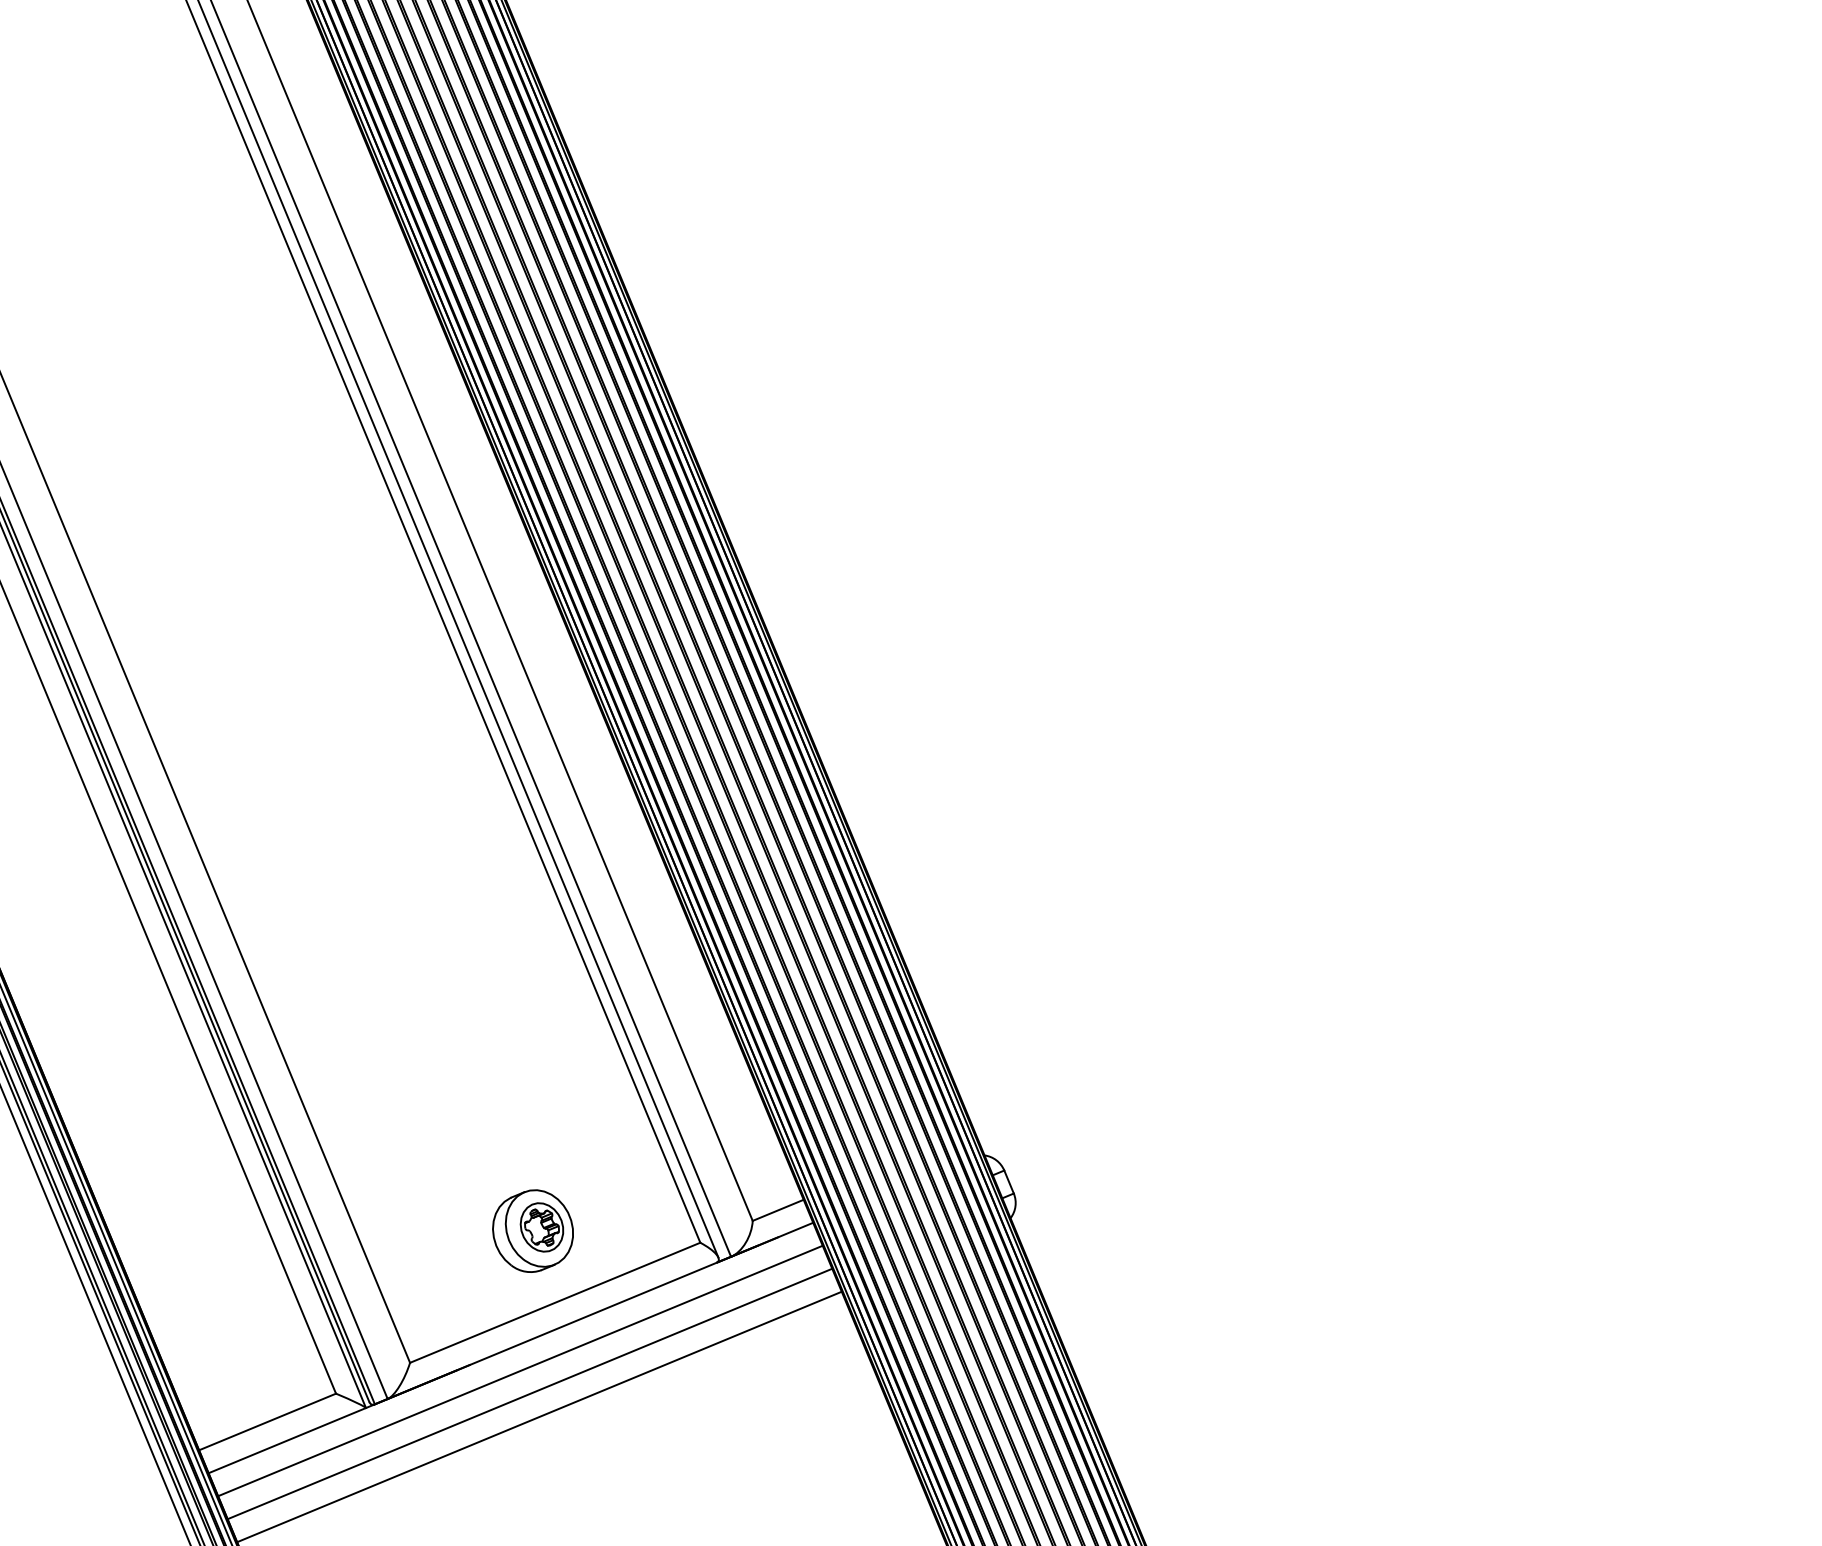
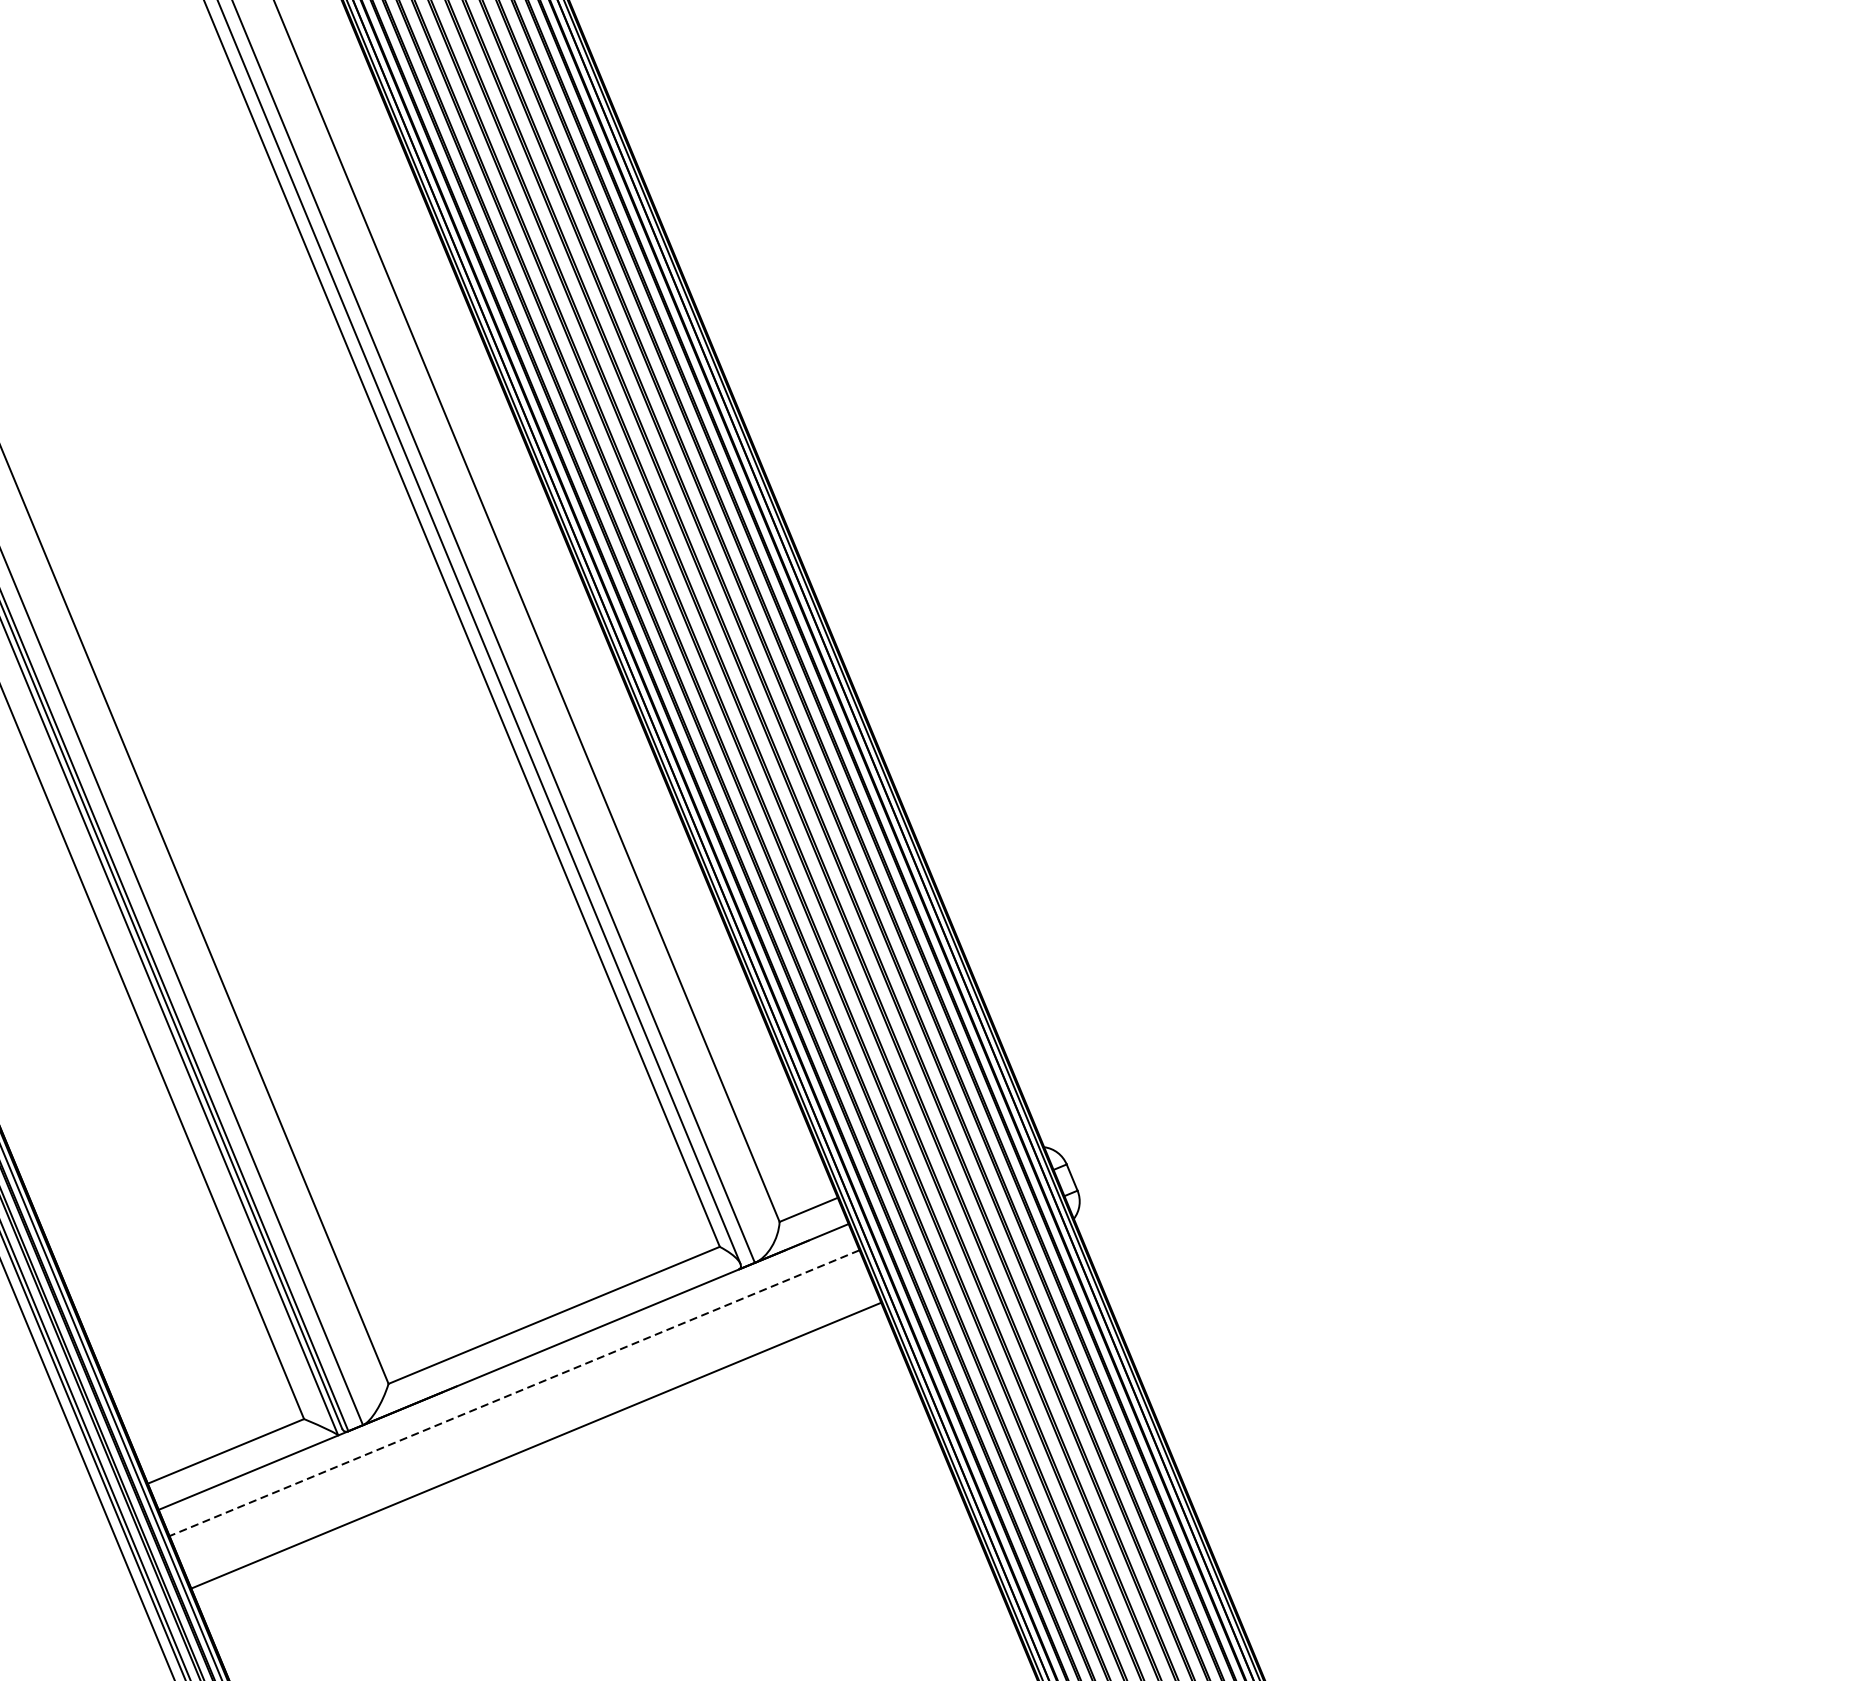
part: (532, 1230) -> (528, 1232), removed
line: (519, 1371) -> (513, 1393), solid -> dashed
line: (529, 1393) -> (524, 1418), removed

